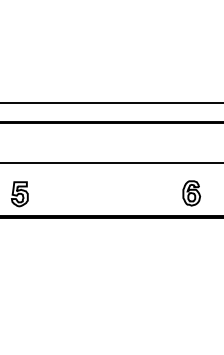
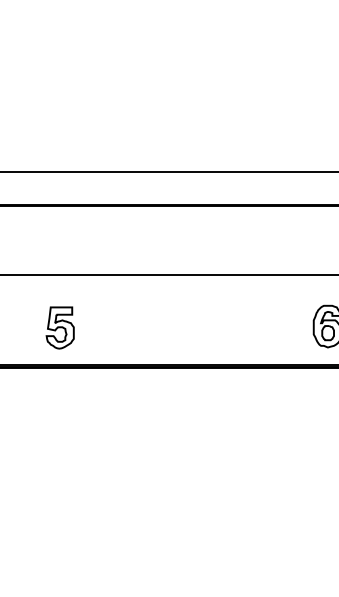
part: (19, 194) -> (59, 328), moved

